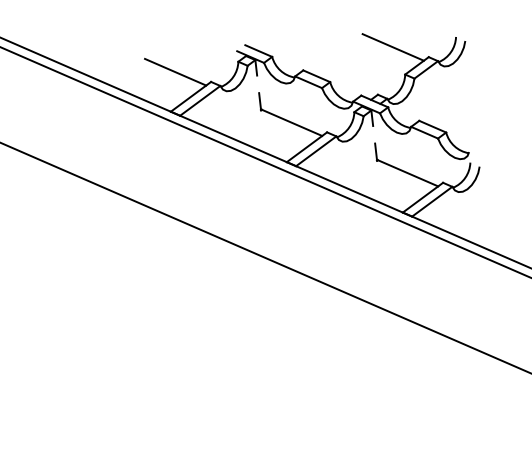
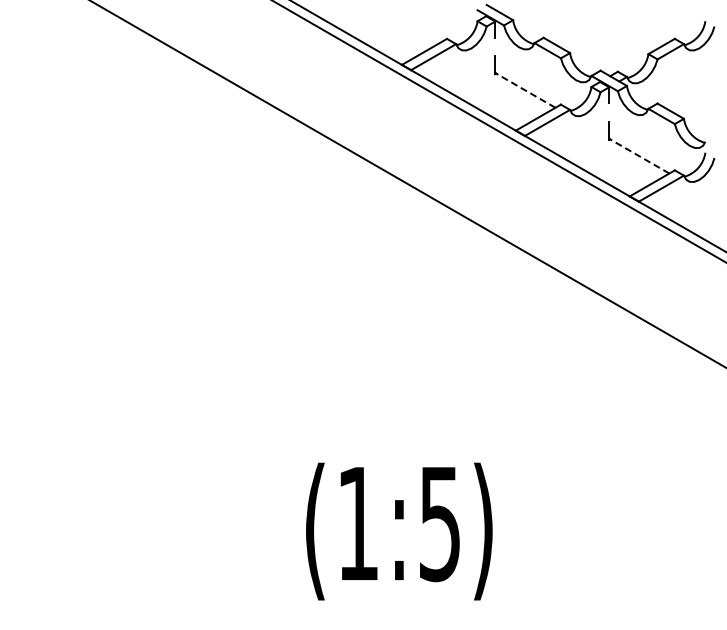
line: (393, 47) -> (639, 24), removed
line: (175, 72) -> (411, 24), removed
line: (291, 122) -> (525, 90), solid -> dashed
line: (407, 173) -> (639, 156), solid -> dashed

